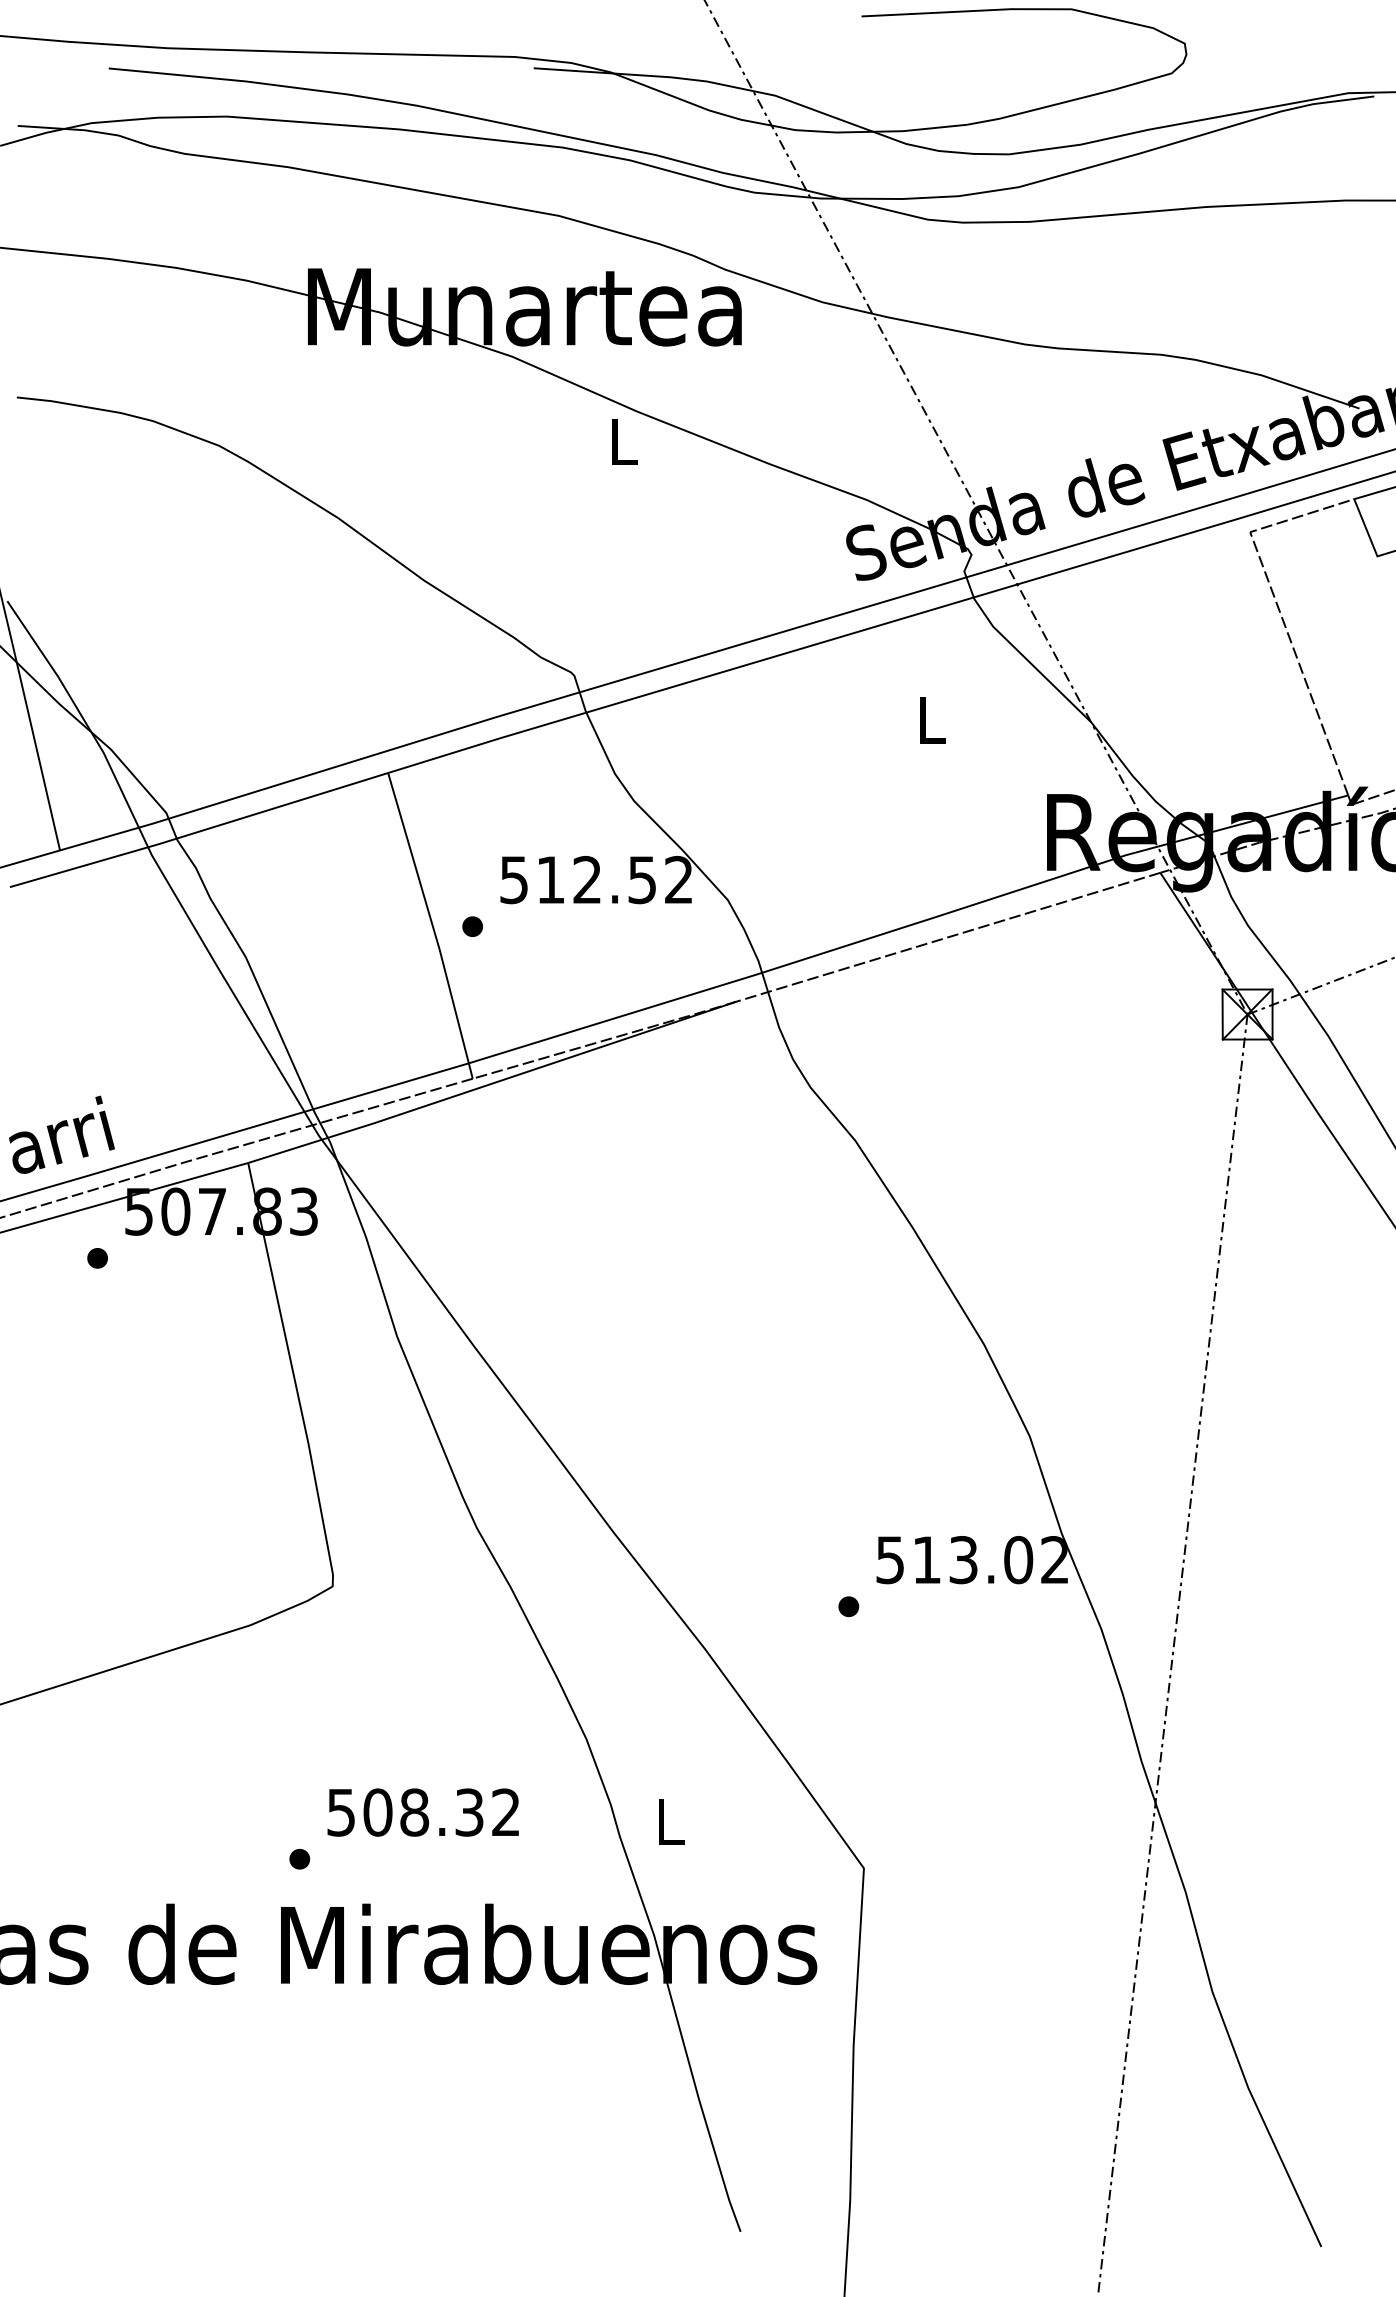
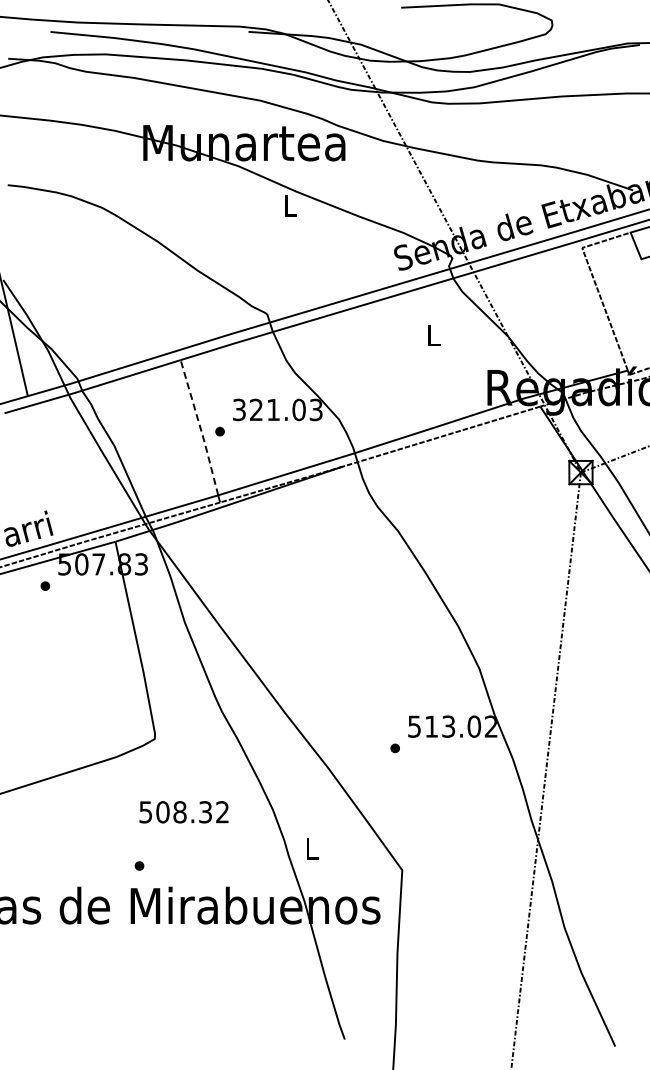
text: (596, 879) -> (277, 409), 512.52 -> 321.03
line: (430, 919) -> (200, 428), solid -> dashed
text: (422, 1813) -> (183, 812), moved

